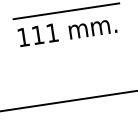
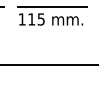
text: (51, 33) -> (40, 19), 111 -> 115

